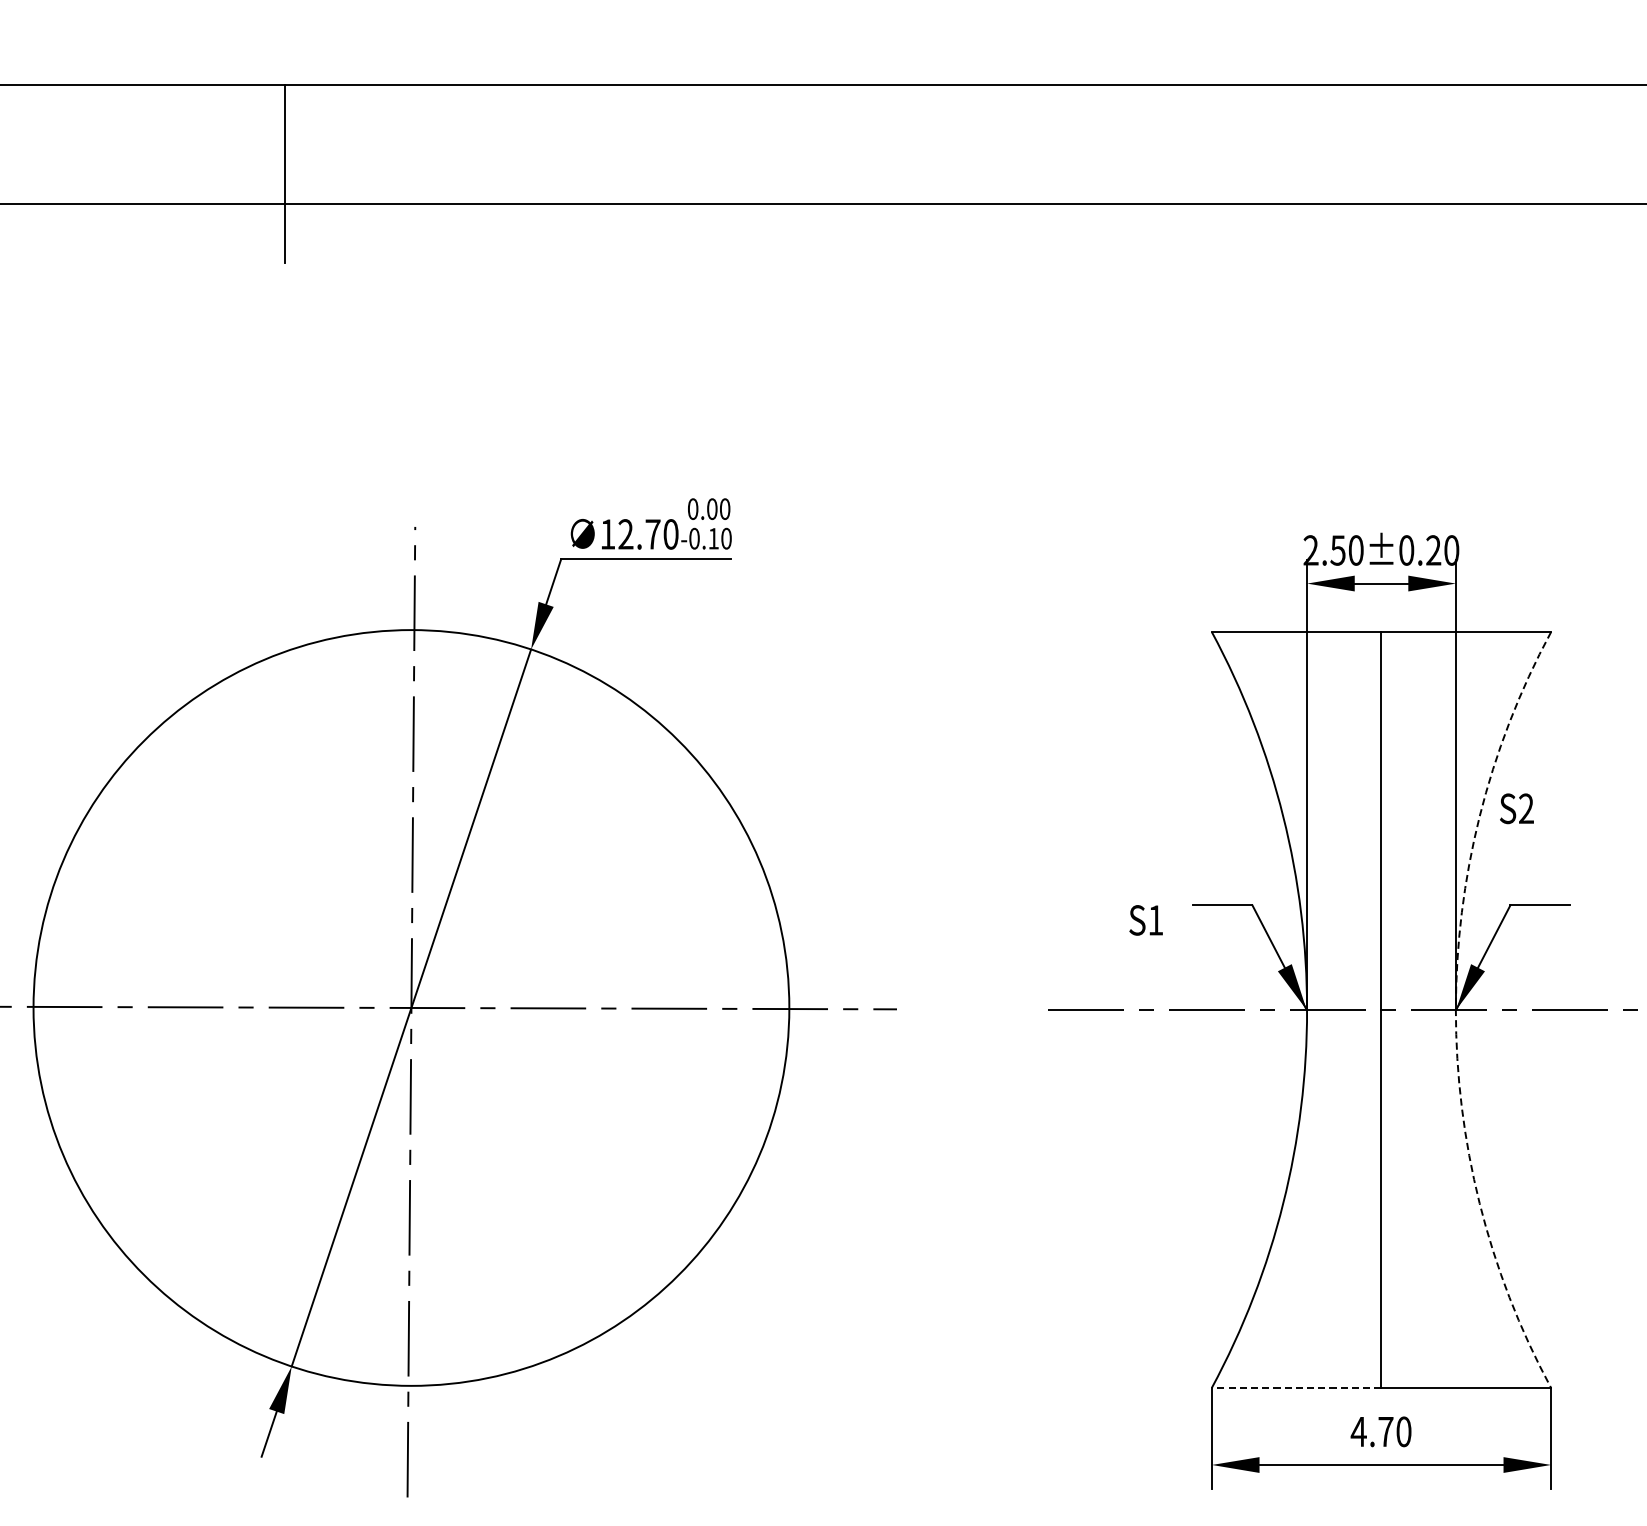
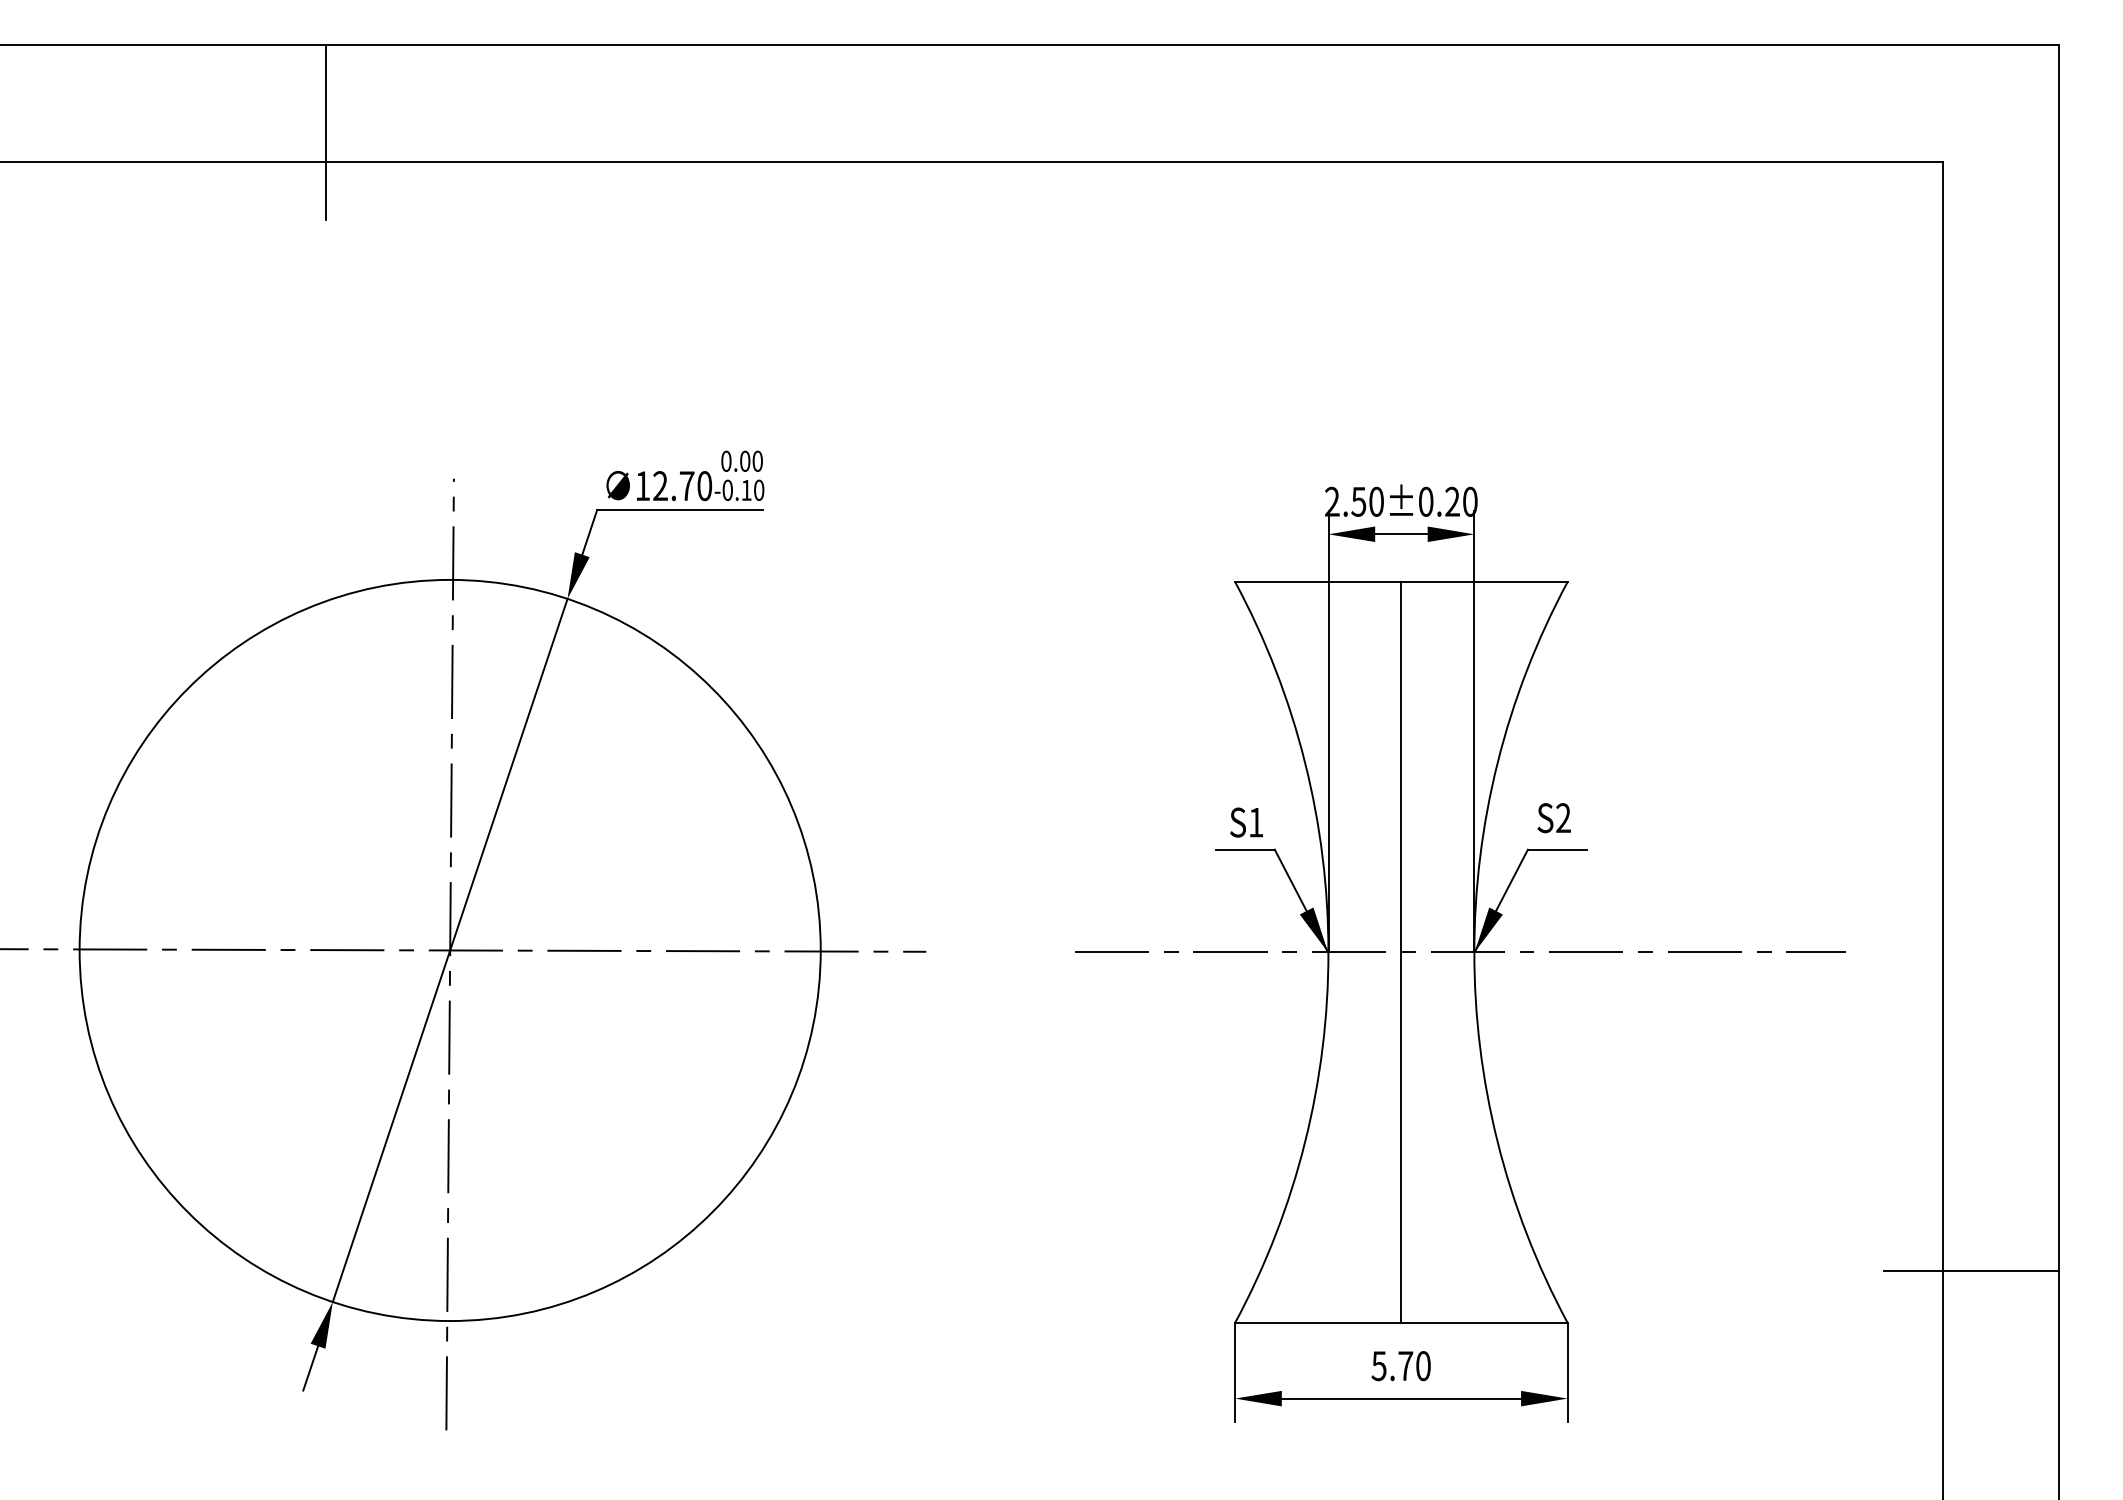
text: (1516, 809) -> (1553, 818), moved
text: (1146, 920) -> (1246, 822), moved
arc: (1456, 1010) -> (1474, 952), dashed -> solid
line: (1295, 1388) -> (1317, 1323), dashed -> solid
text: (1359, 1432) -> (1379, 1366), 4.70 -> 5.70

